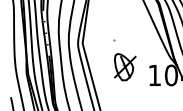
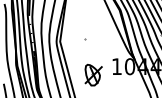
part: (124, 66) -> (93, 74), moved

